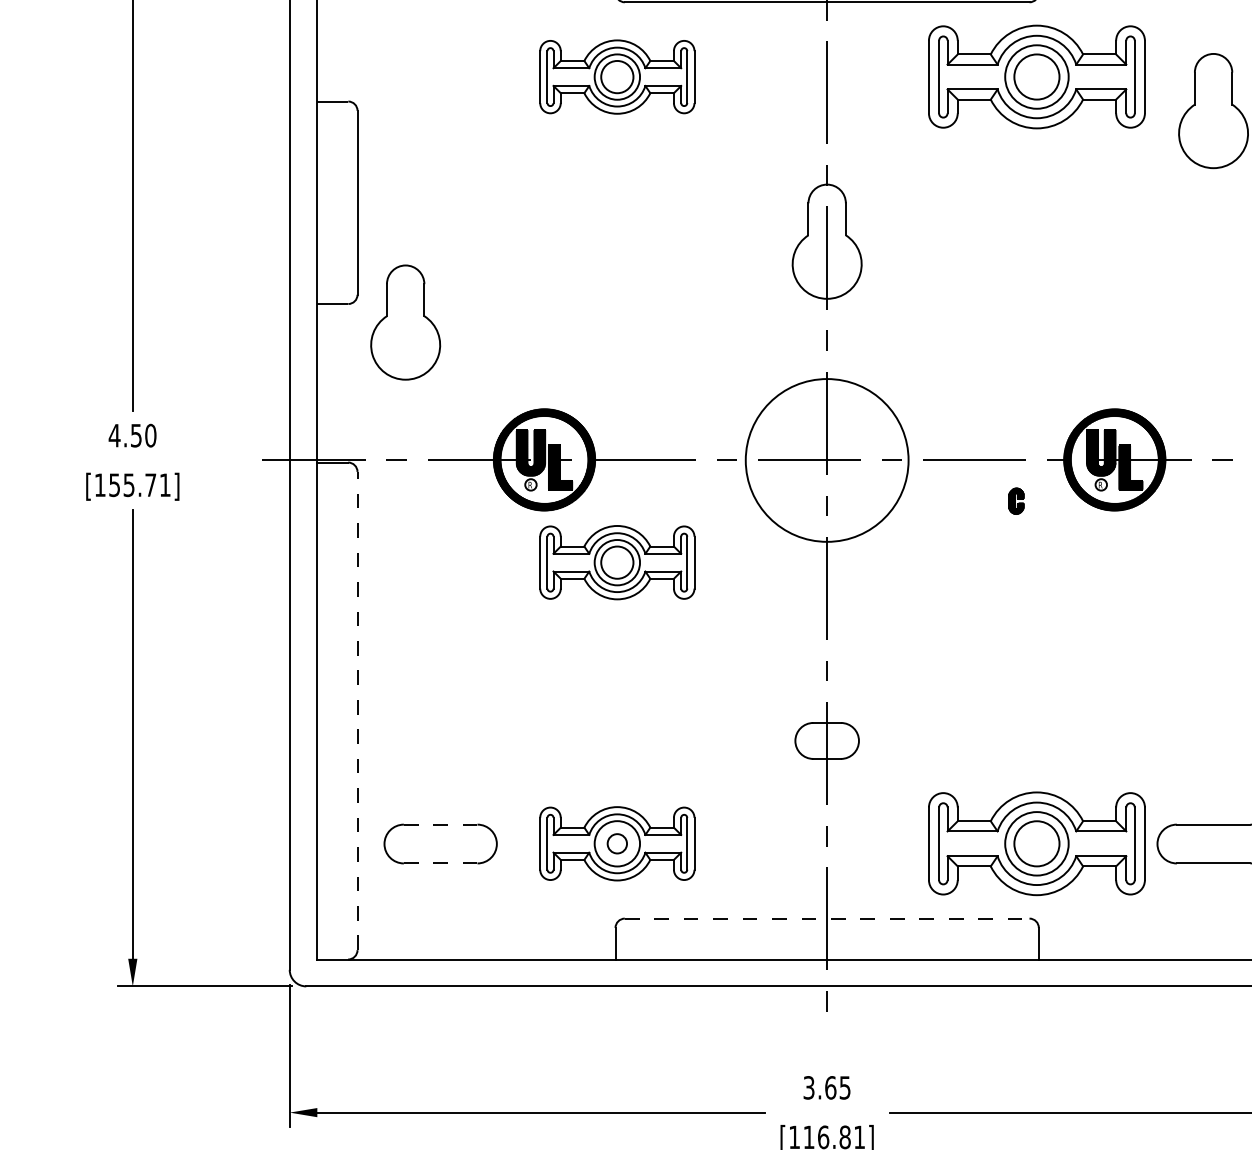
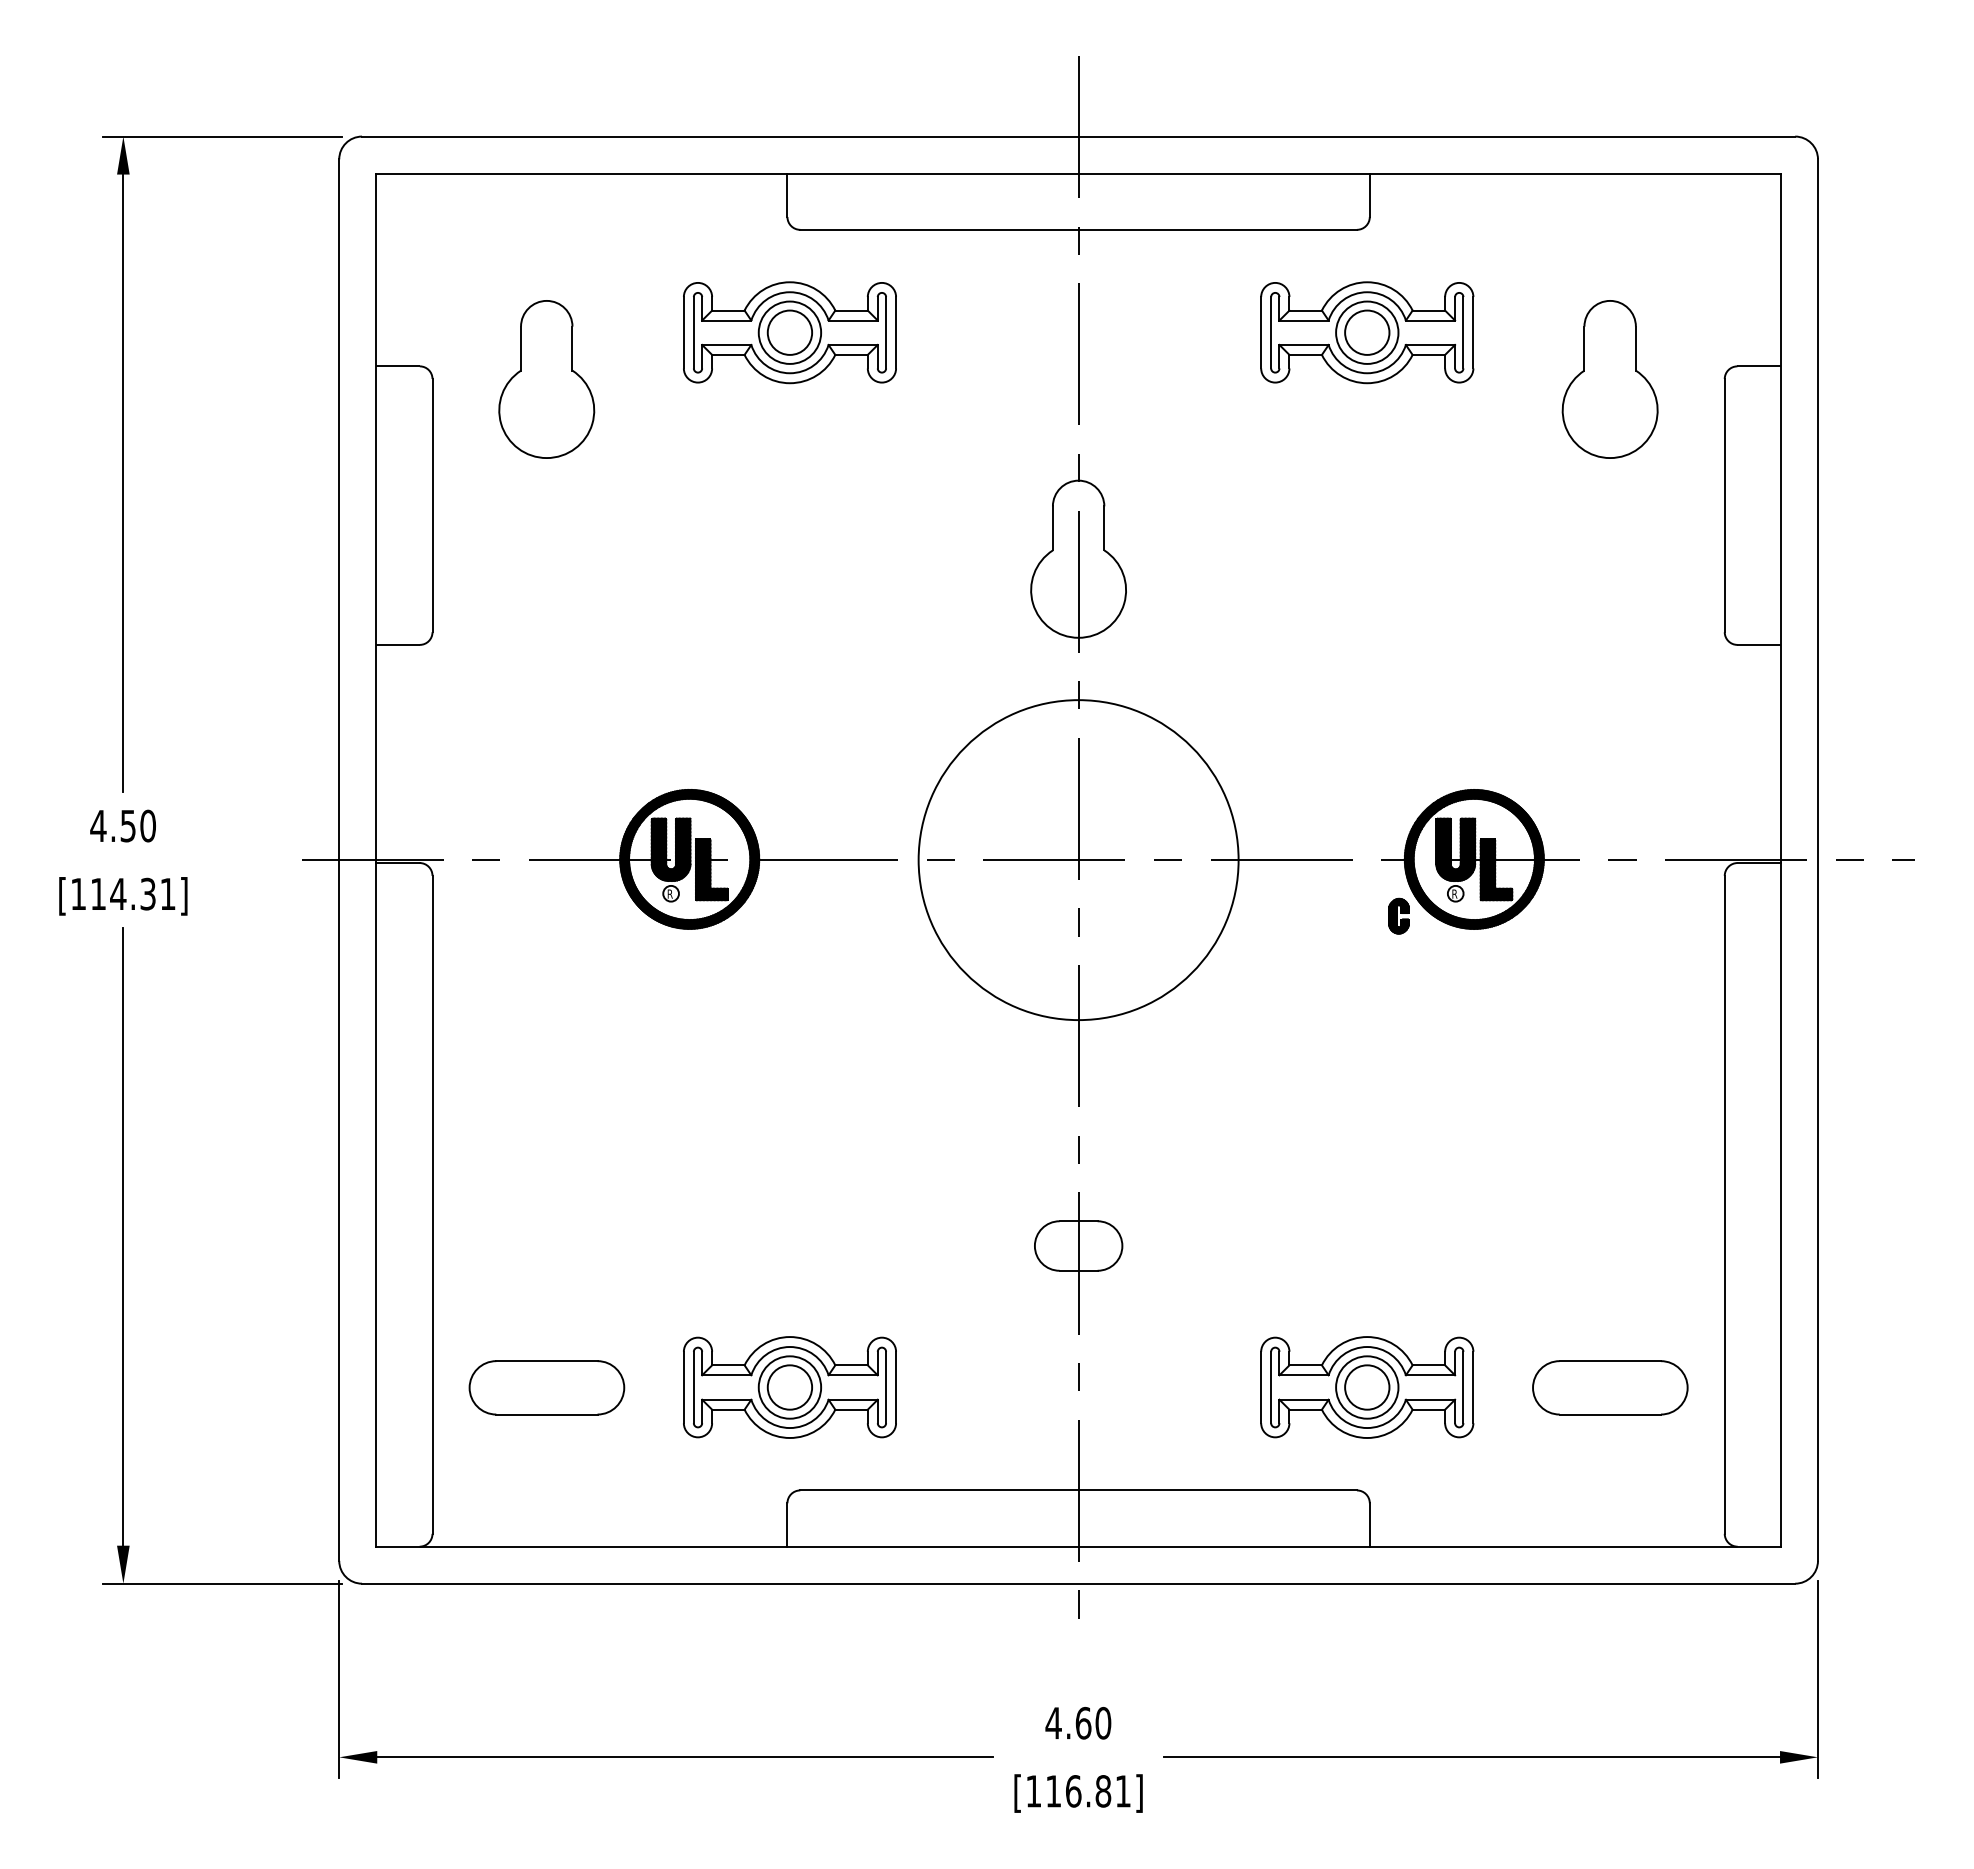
part: (1037, 76) -> (1367, 332), size x0.71
part: (405, 322) -> (546, 379), moved
circle: (827, 460) -> (1078, 860), size x1.43
text: (132, 484) -> (123, 893), [155.71] -> [114.31]
part: (1016, 500) -> (1398, 915), moved
part: (617, 562) -> (789, 1000), removed
line: (357, 710) -> (432, 1204), dashed -> solid
line: (440, 824) -> (546, 1361), dashed -> solid
circle: (617, 843) -> (789, 1387), size x1.67
part: (1037, 843) -> (1367, 1387), size x0.71
line: (440, 863) -> (546, 1414), dashed -> solid
line: (827, 918) -> (1079, 1490), dashed -> solid
text: (827, 1087) -> (1078, 1722), 3.65 -> 4.60

